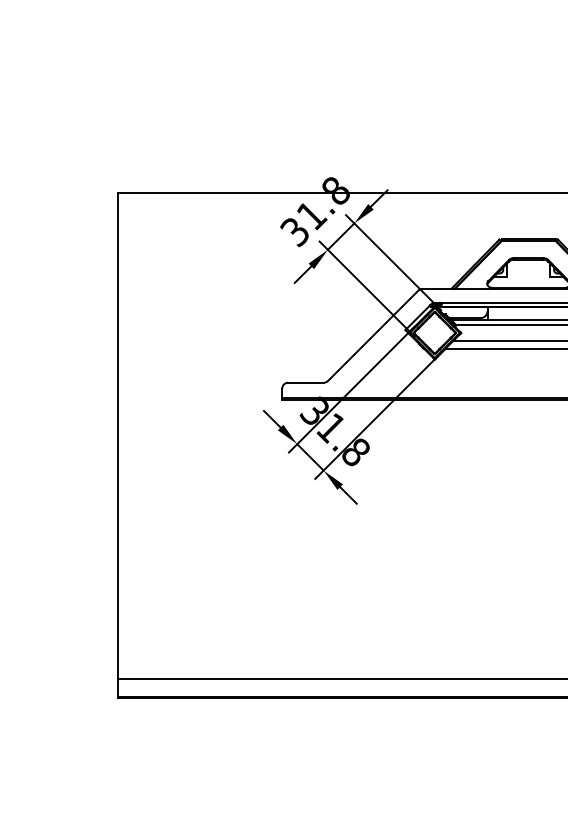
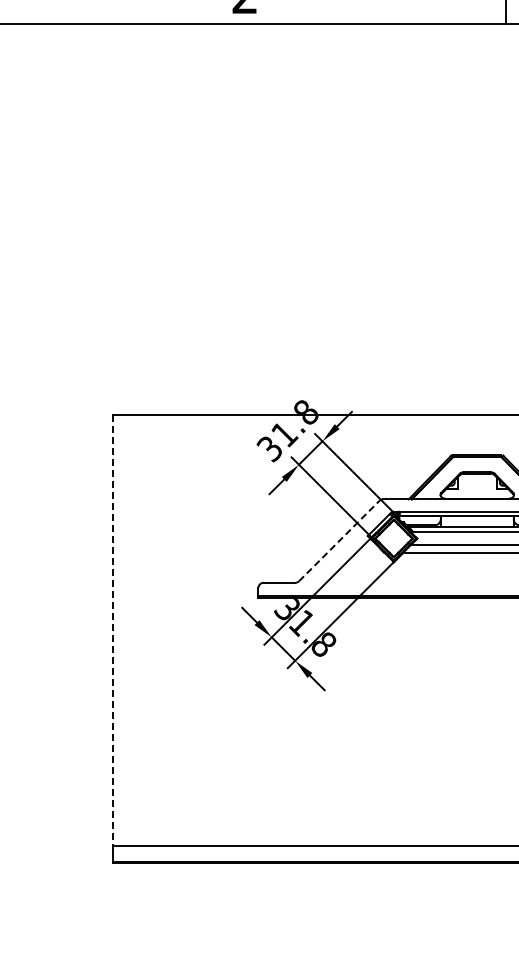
line: (373, 336) -> (339, 541), solid -> dashed
line: (117, 436) -> (112, 630), solid -> dashed

